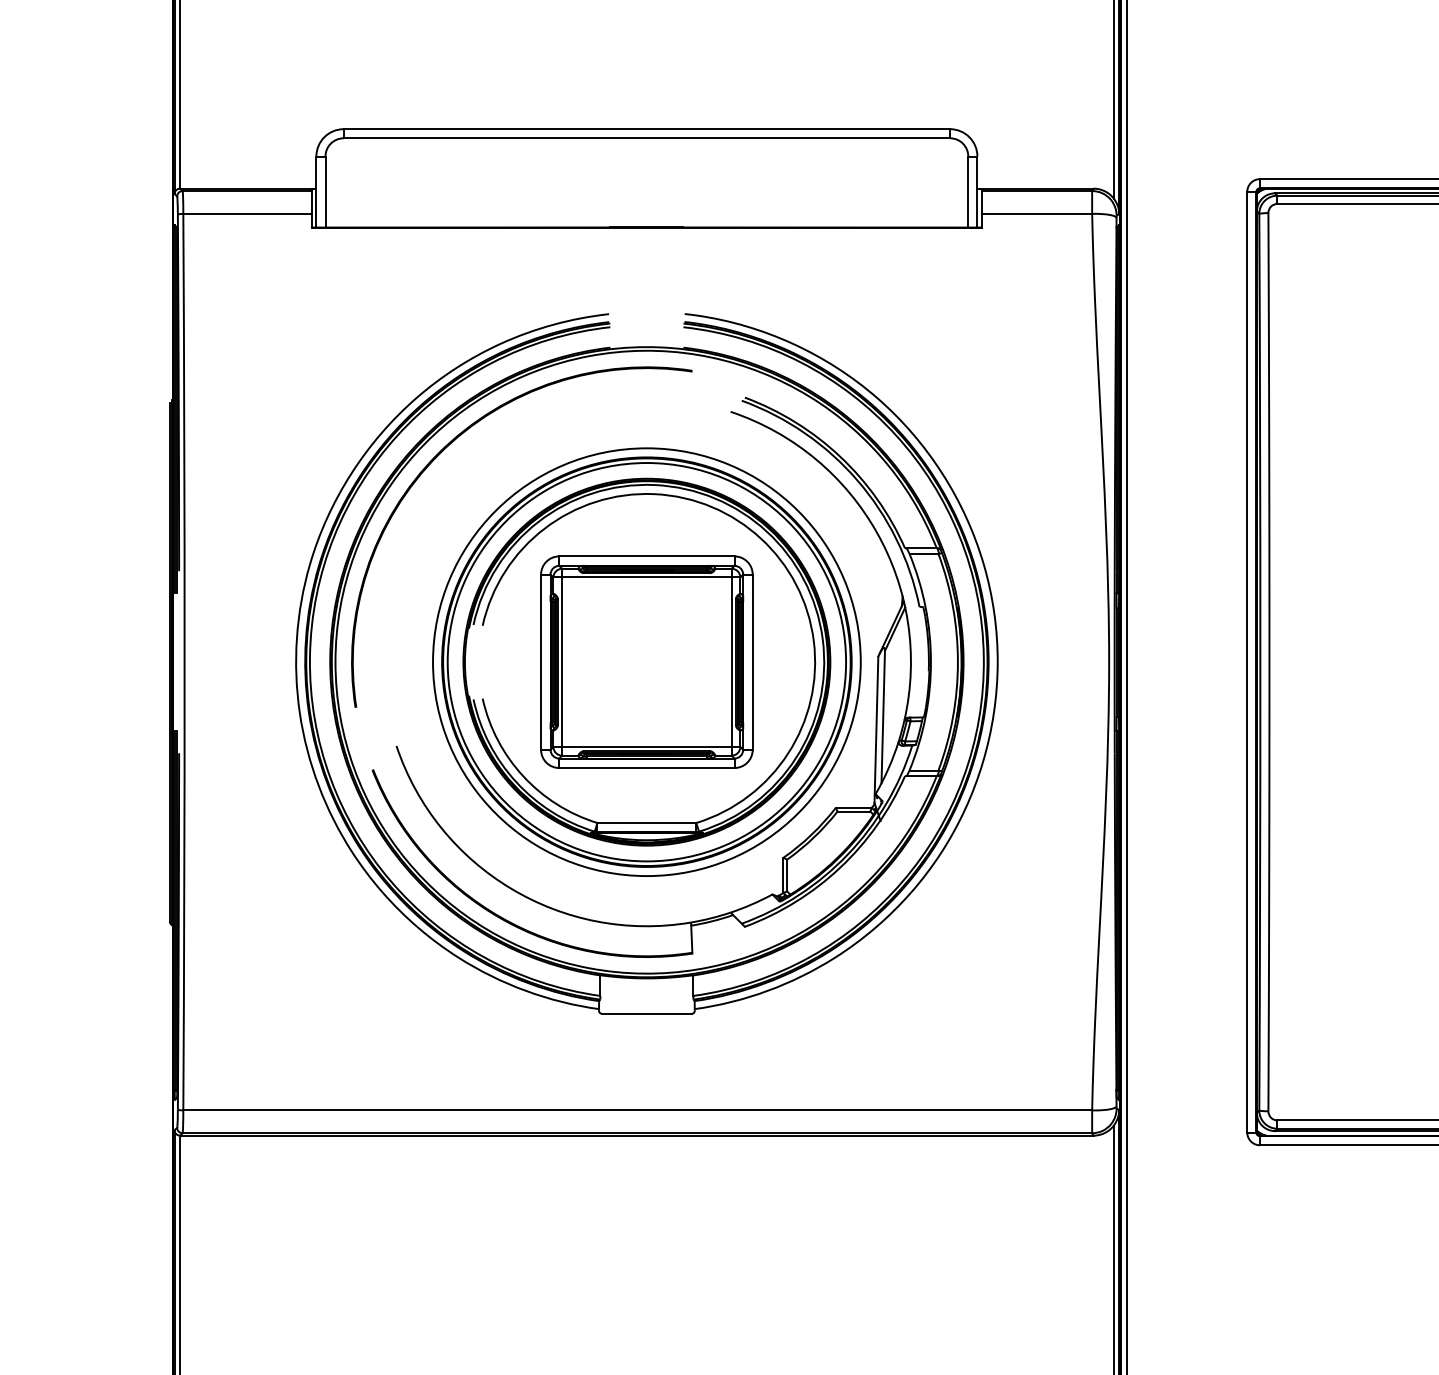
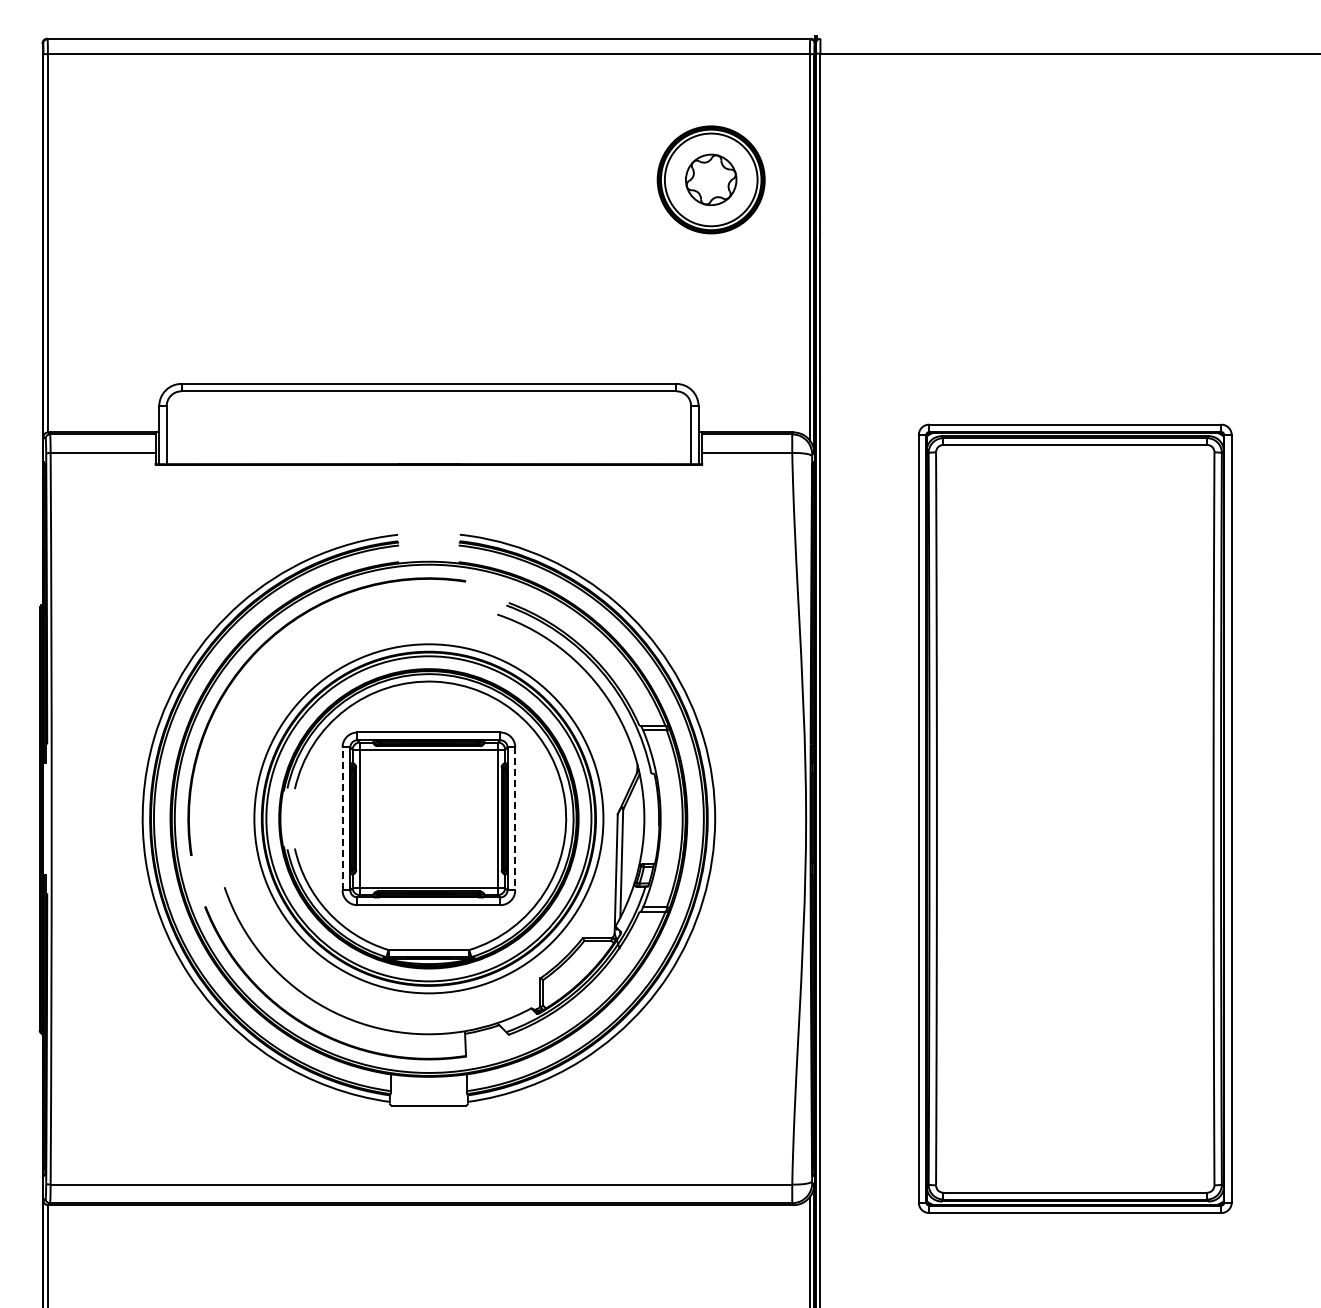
line: (540, 661) -> (342, 818), solid -> dashed
line: (753, 663) -> (515, 819), solid -> dashed

